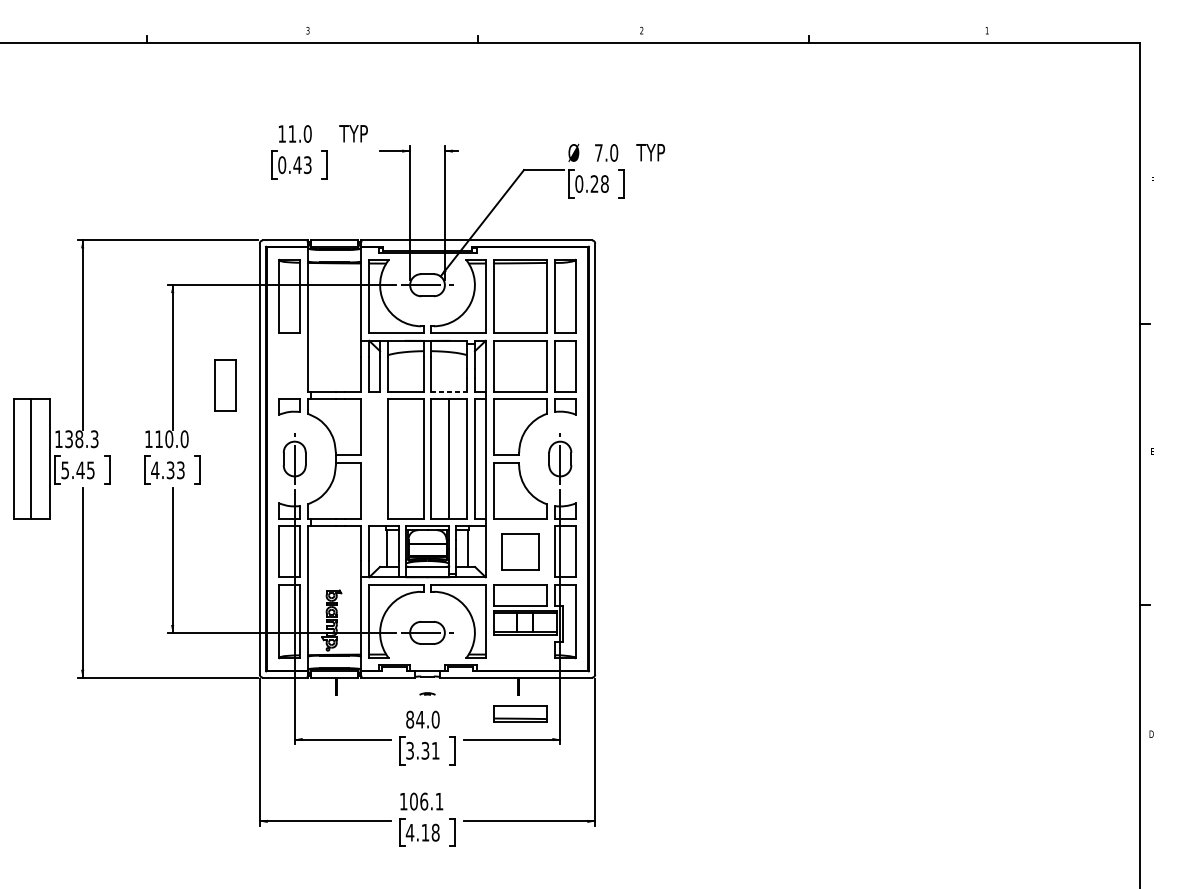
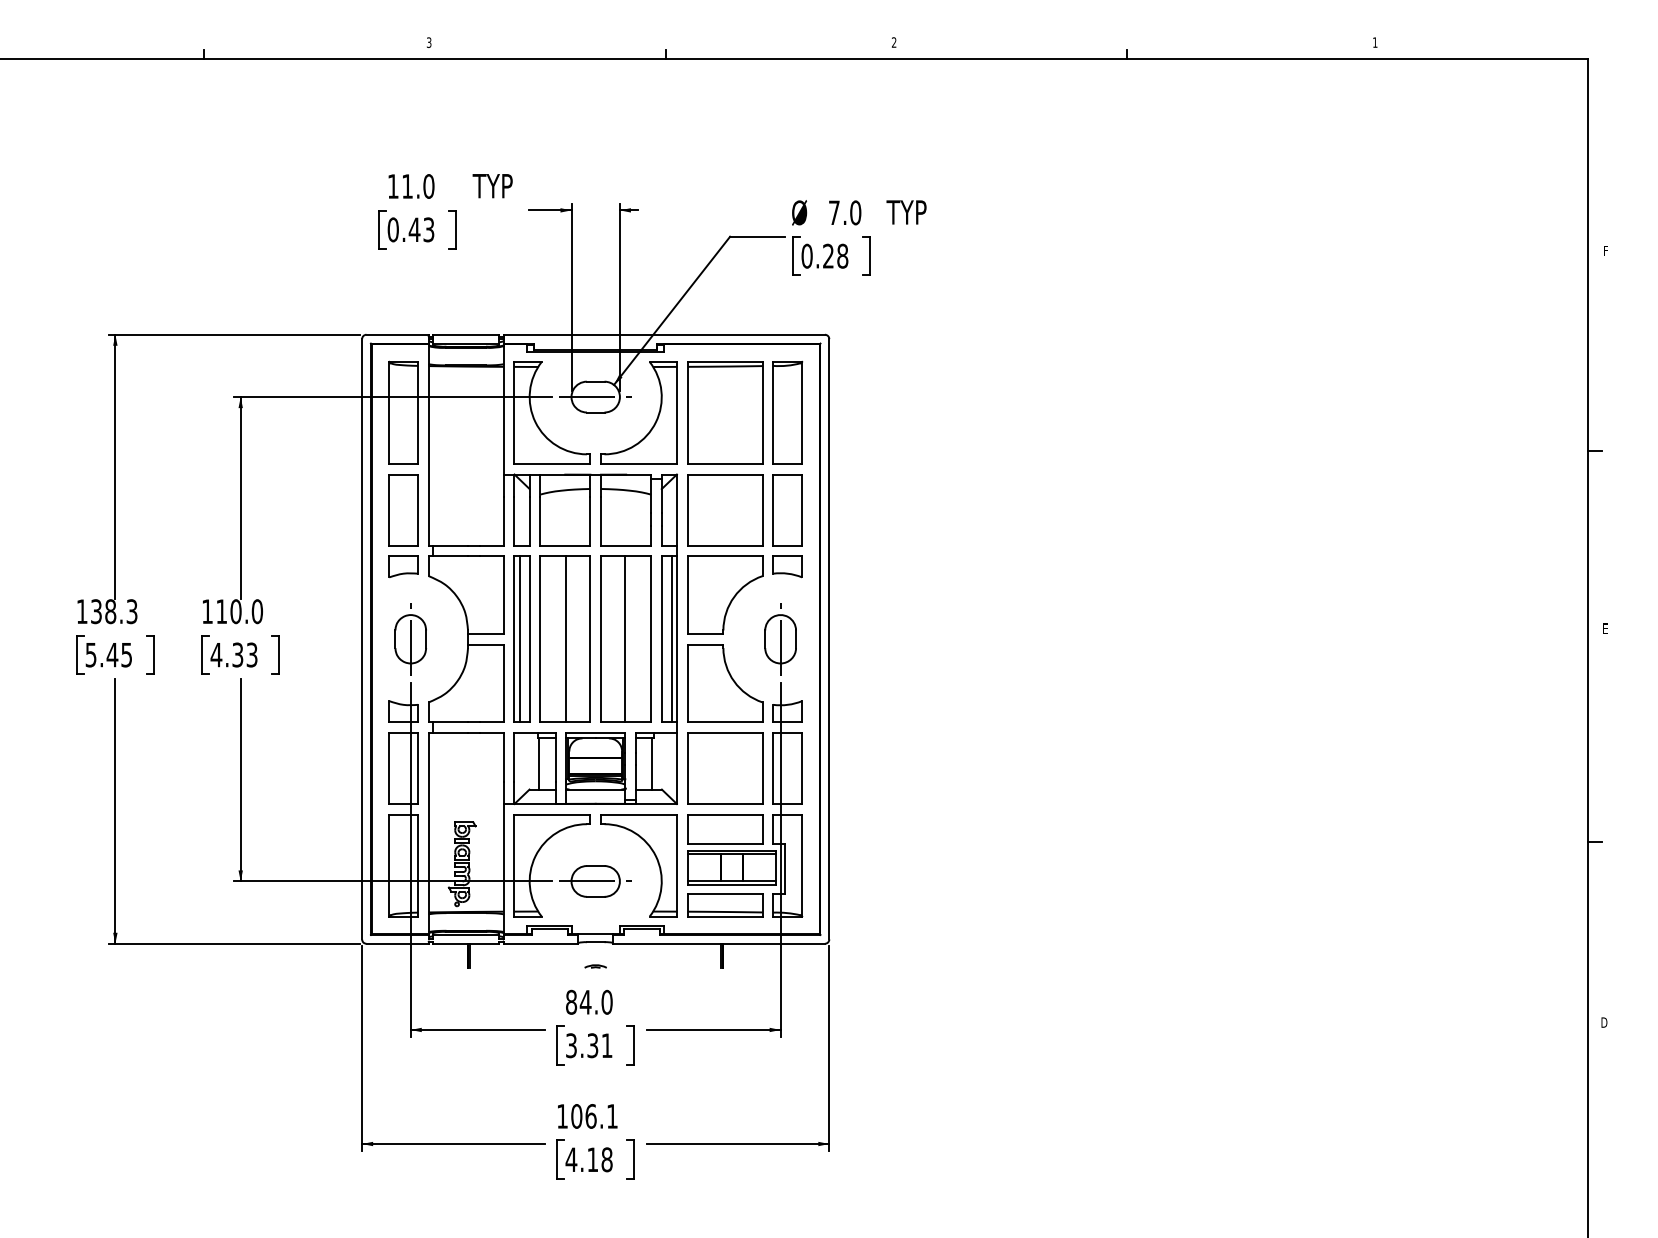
part: (225, 385) -> (403, 510), moved
line: (449, 391) -> (626, 545), dashed -> solid
part: (31, 458) -> (43, 638), removed
part: (374, 458) -> (521, 638), added
line: (406, 459) -> (566, 639), added
line: (481, 459) -> (671, 639), added
part: (520, 551) -> (725, 768), size x1.43
part: (520, 714) -> (725, 905), moved

